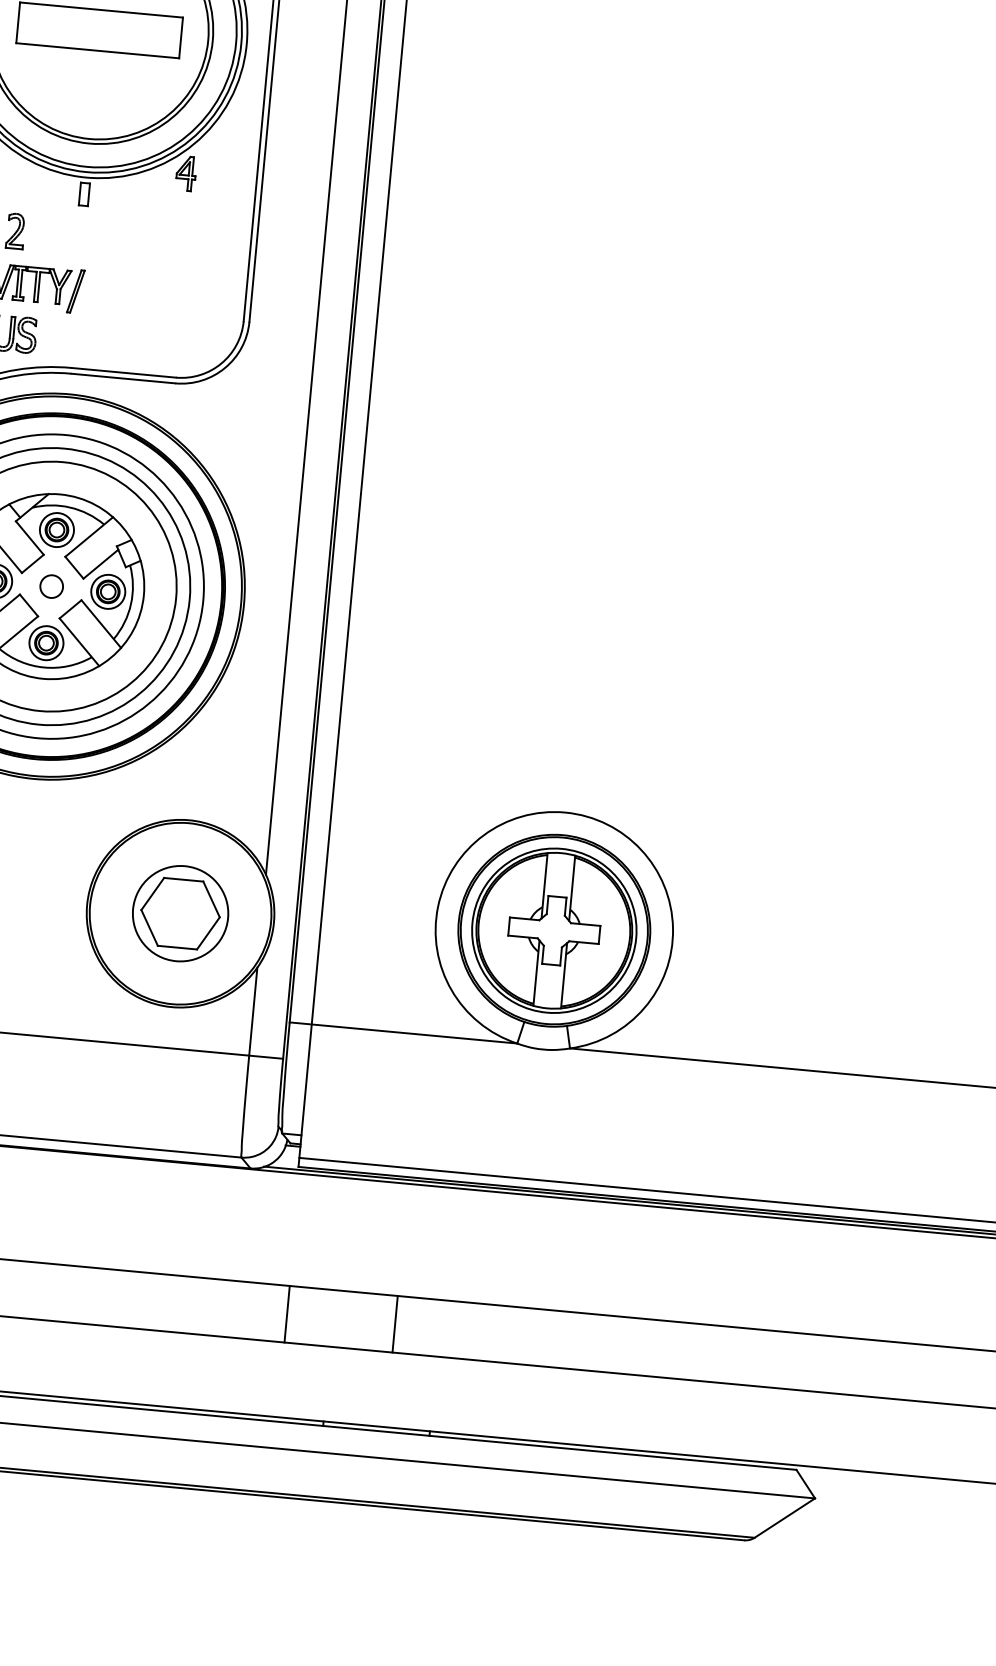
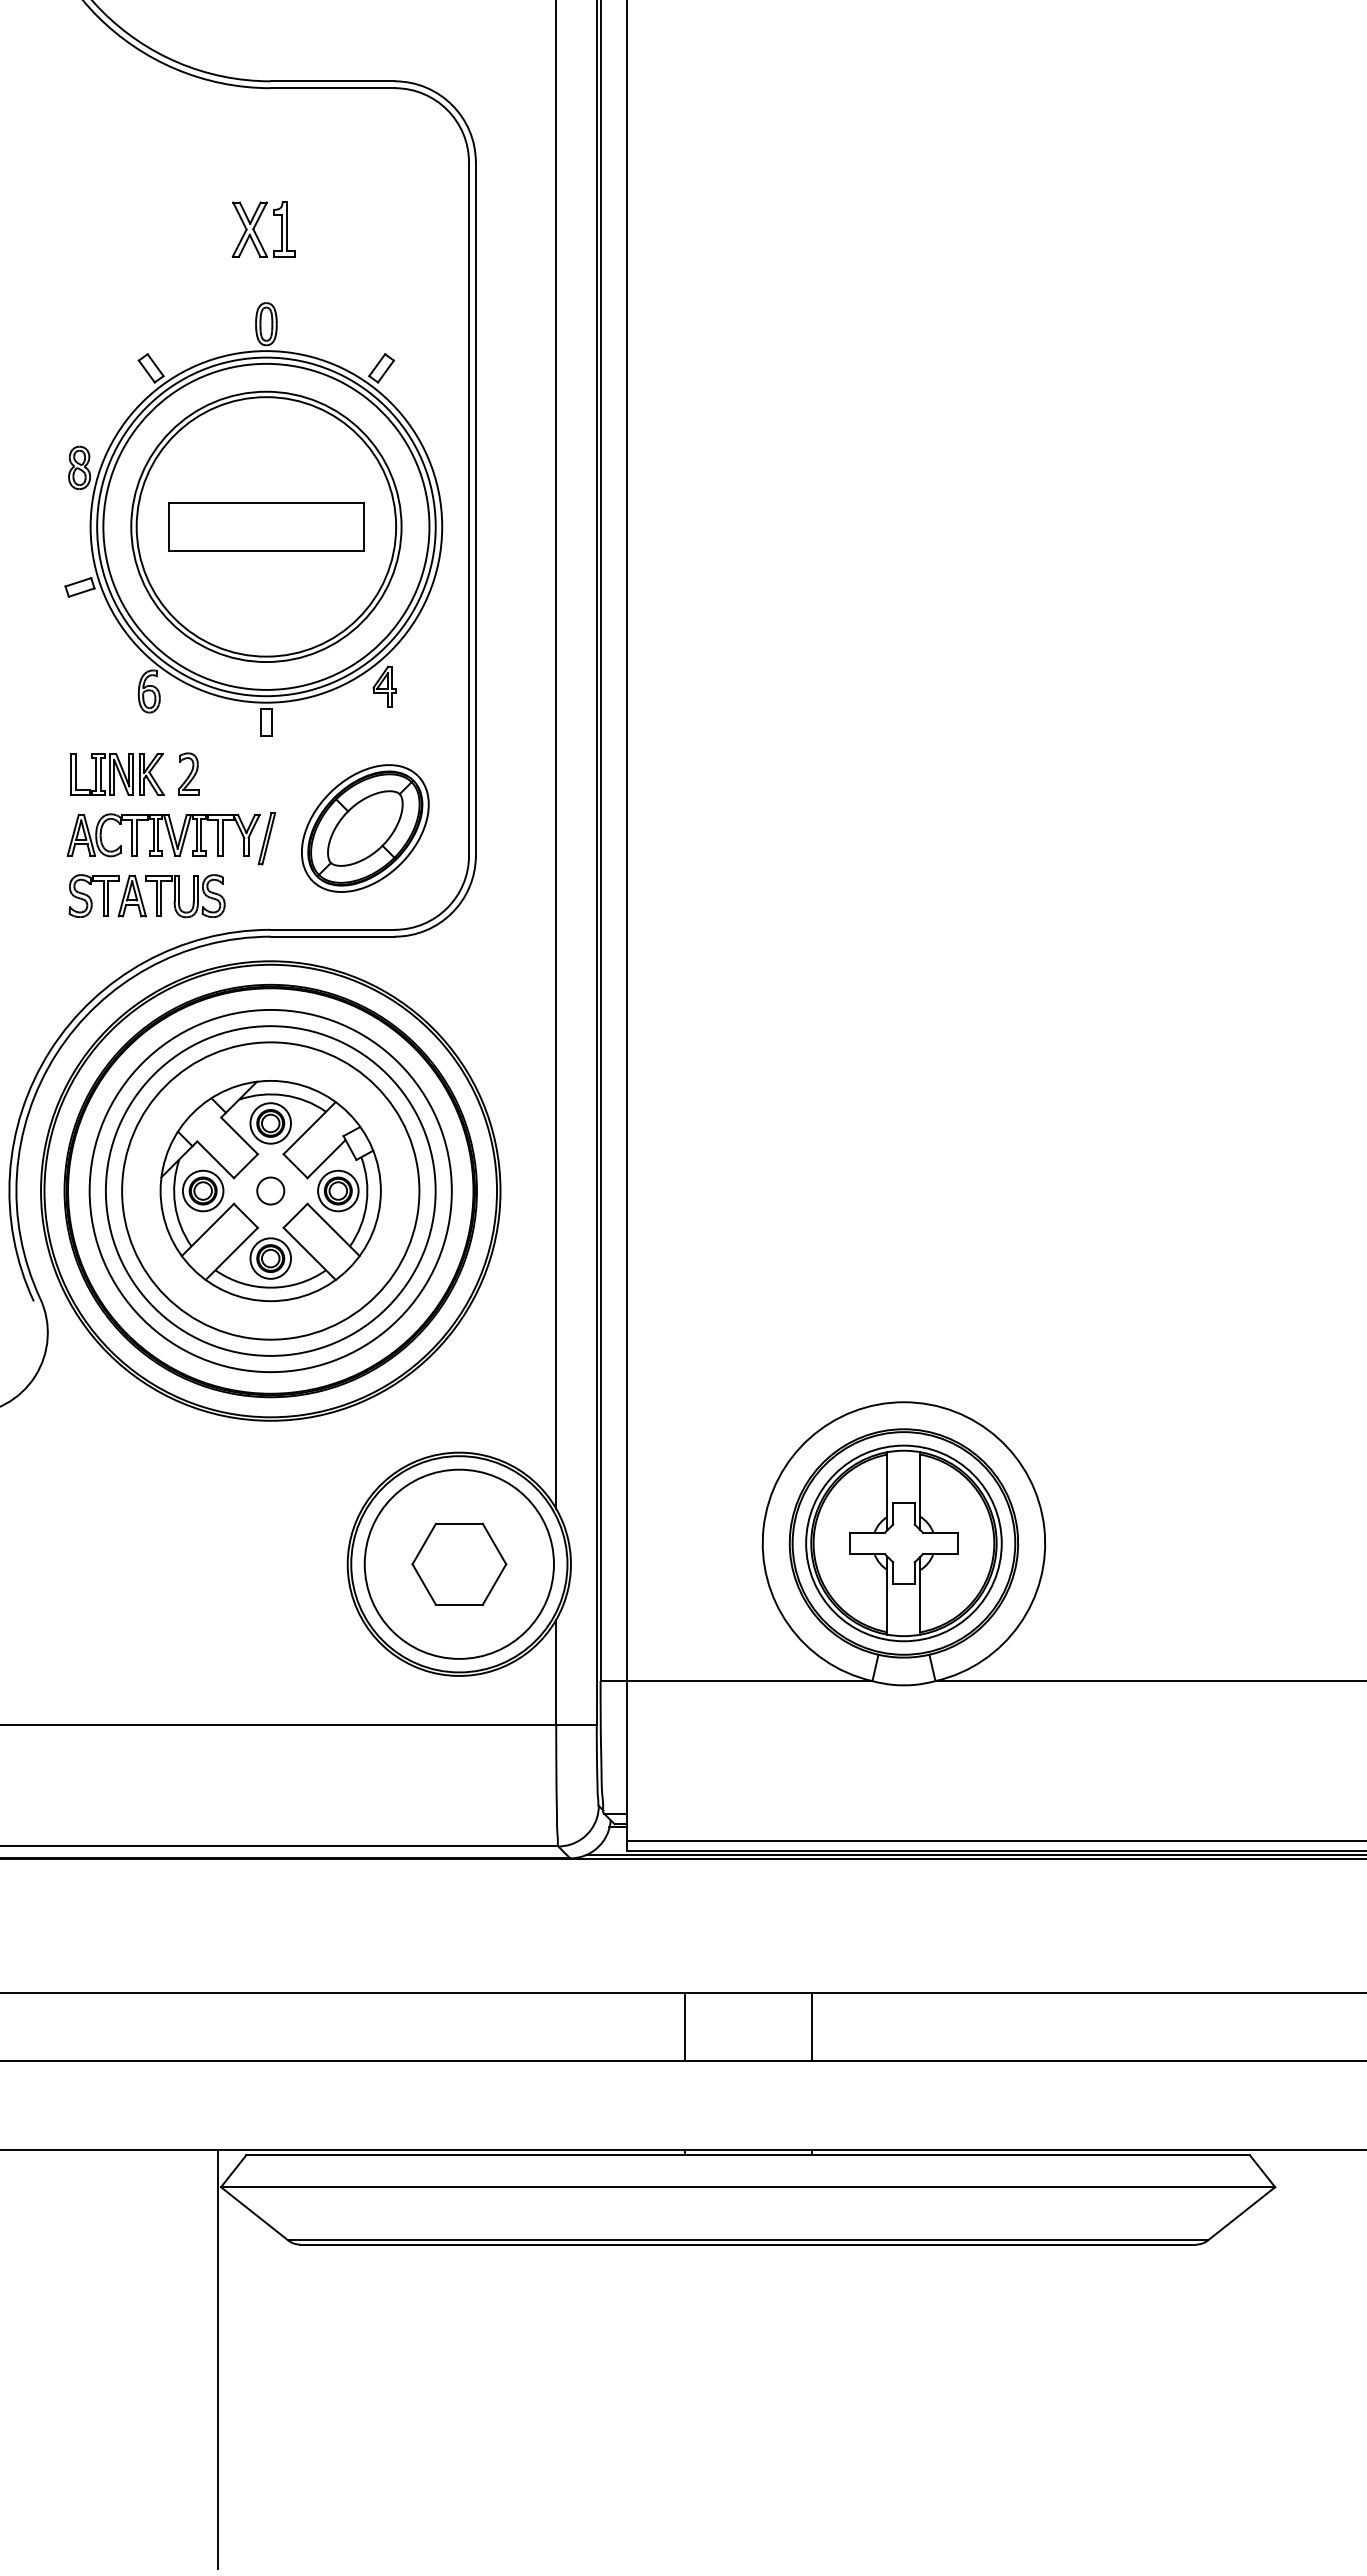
part: (159, 290) -> (365, 828), added
circle: (179, 912) -> (458, 1563), size x1.67
line: (287, 1313) -> (684, 2026), moved
line: (395, 1323) -> (811, 2026), moved

